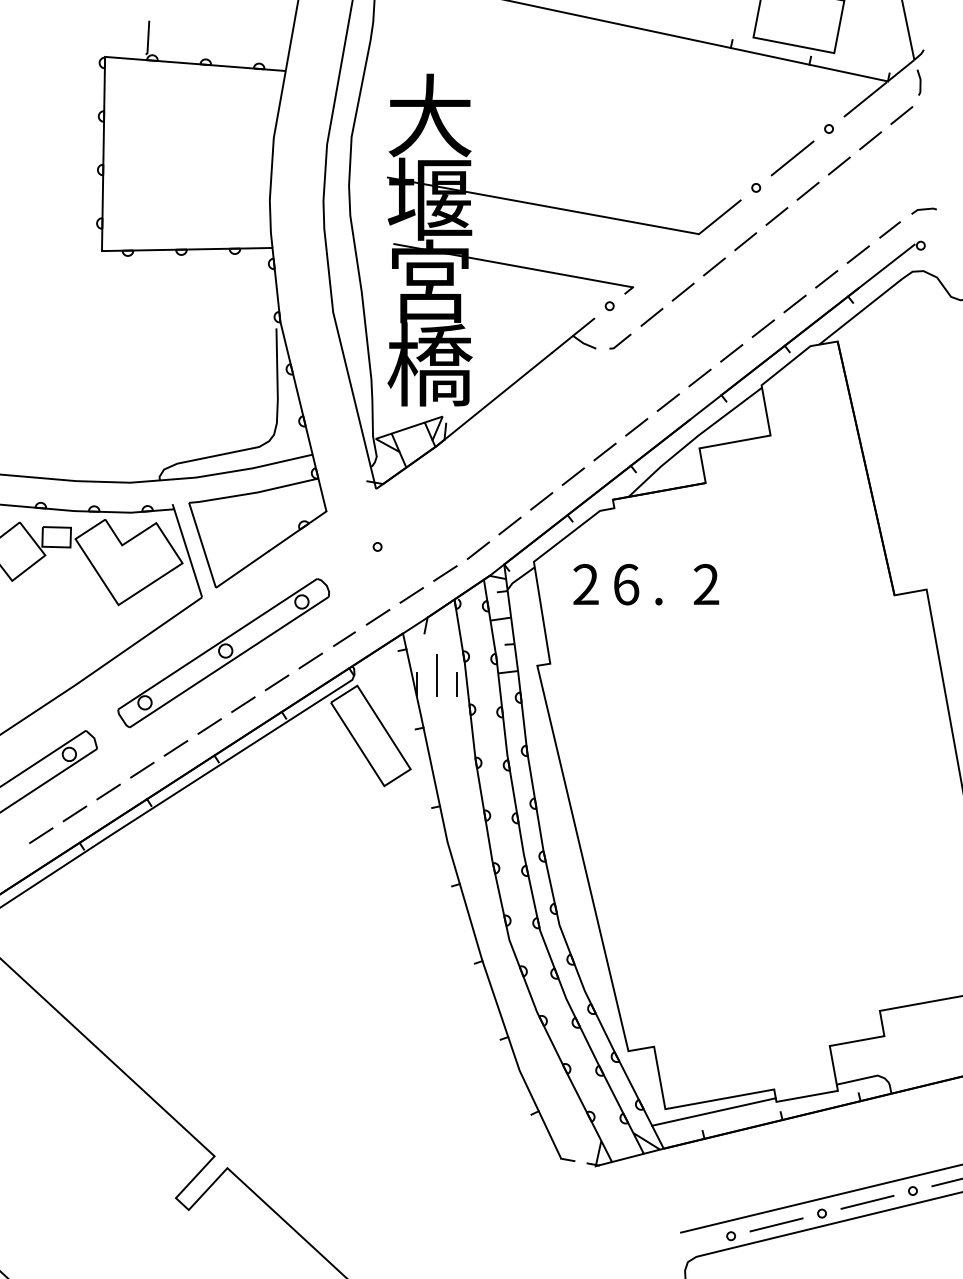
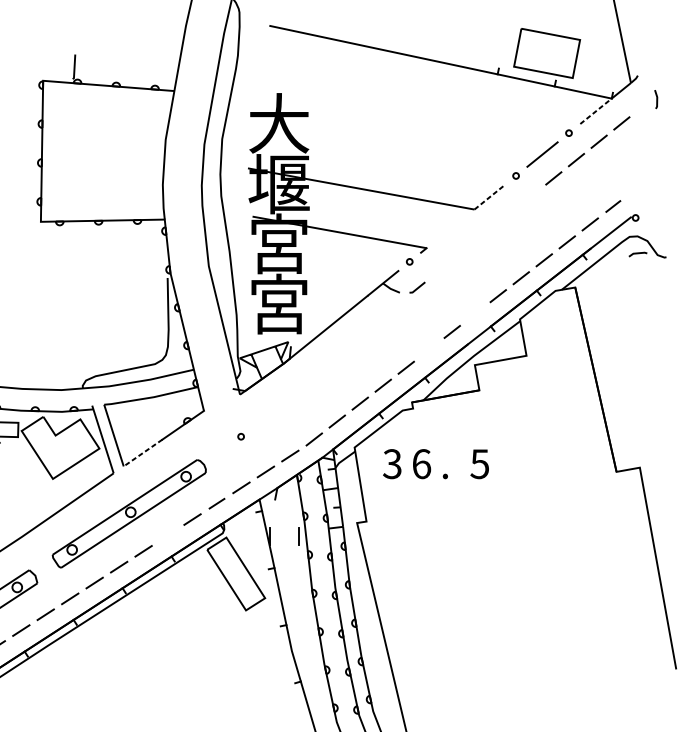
line: (919, 82) -> (656, 99), moved
line: (865, 99) -> (595, 111), solid -> dashed
line: (923, 210) -> (637, 254), moved
line: (776, 216) -> (530, 196), removed
line: (719, 217) -> (489, 197), solid -> dashed
line: (745, 241) -> (508, 214), removed
line: (714, 266) -> (485, 233), removed
line: (682, 291) -> (462, 251), removed
line: (651, 317) -> (440, 270), removed
text: (429, 364) -> (278, 304), 橋 -> 宮
line: (699, 377) -> (474, 313), removed
line: (636, 427) -> (429, 349), removed
line: (242, 569) -> (142, 453), solid -> dashed
text: (585, 584) -> (392, 464), 2 -> 3
text: (706, 584) -> (479, 464), 2 -> 5
line: (437, 675) -> (284, 530), removed
line: (276, 682) -> (167, 535), removed

